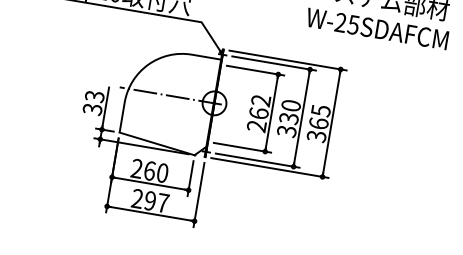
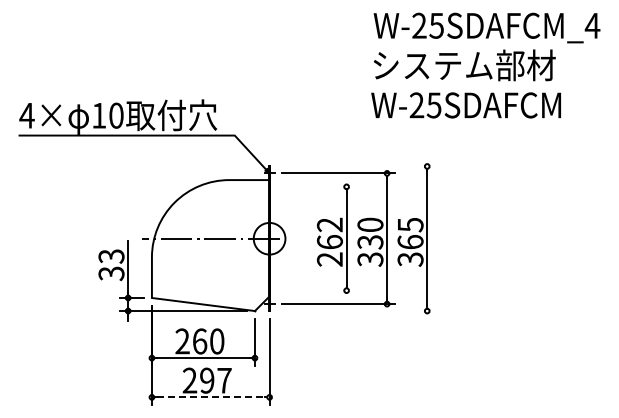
line: (288, 60) -> (356, 166), removed
line: (255, 70) -> (315, 186), removed
line: (242, 147) -> (315, 290), removed
line: (269, 168) -> (356, 311), removed
line: (151, 214) -> (211, 397), solid -> dashed

